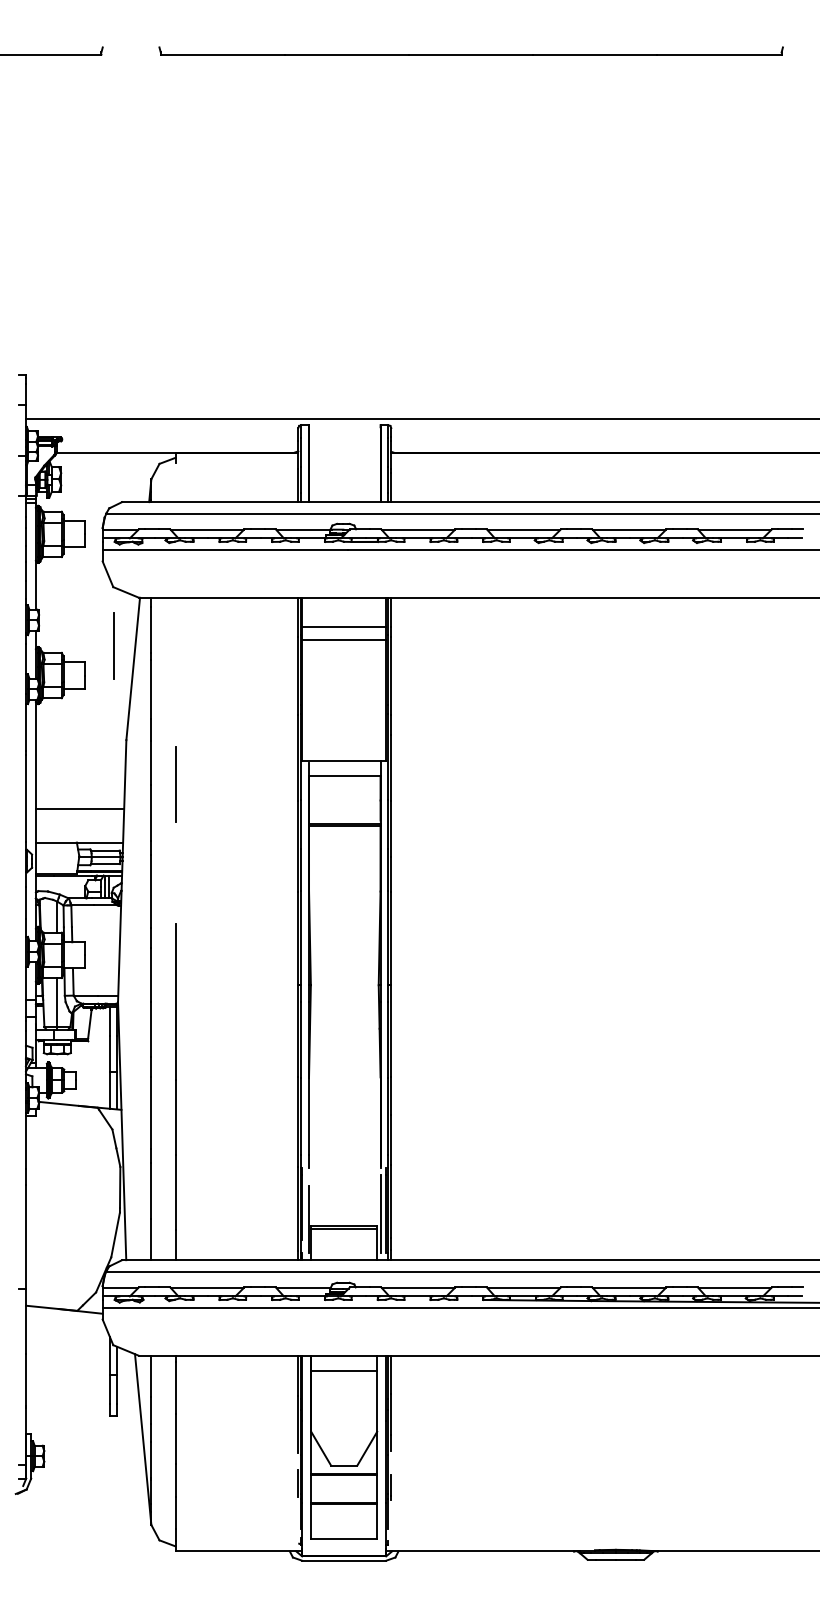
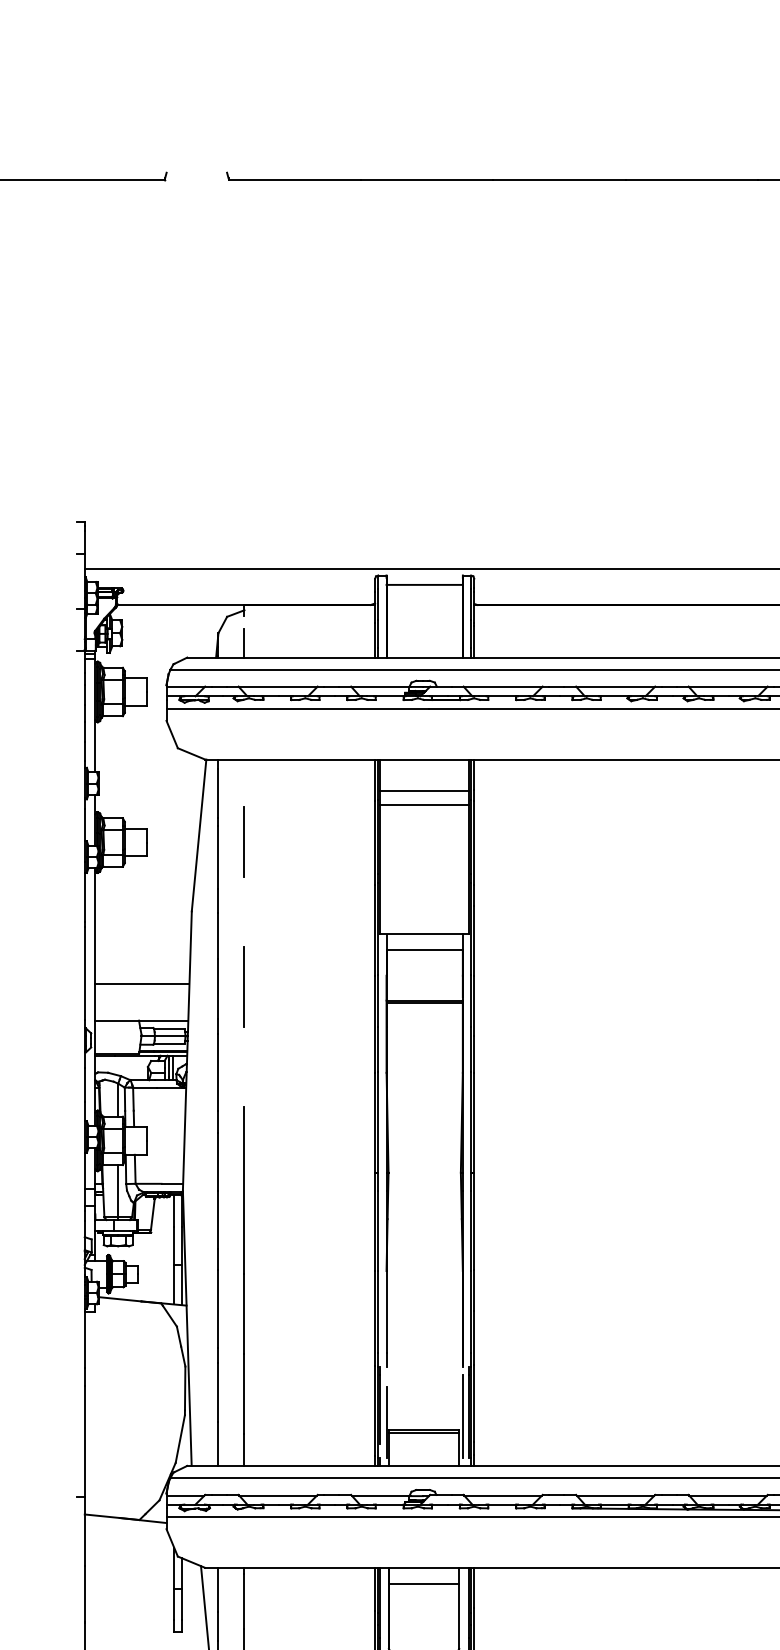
line: (344, 433) -> (424, 584), added
line: (175, 488) -> (244, 643), added
line: (113, 645) -> (244, 841), moved
line: (175, 784) -> (244, 987), moved

